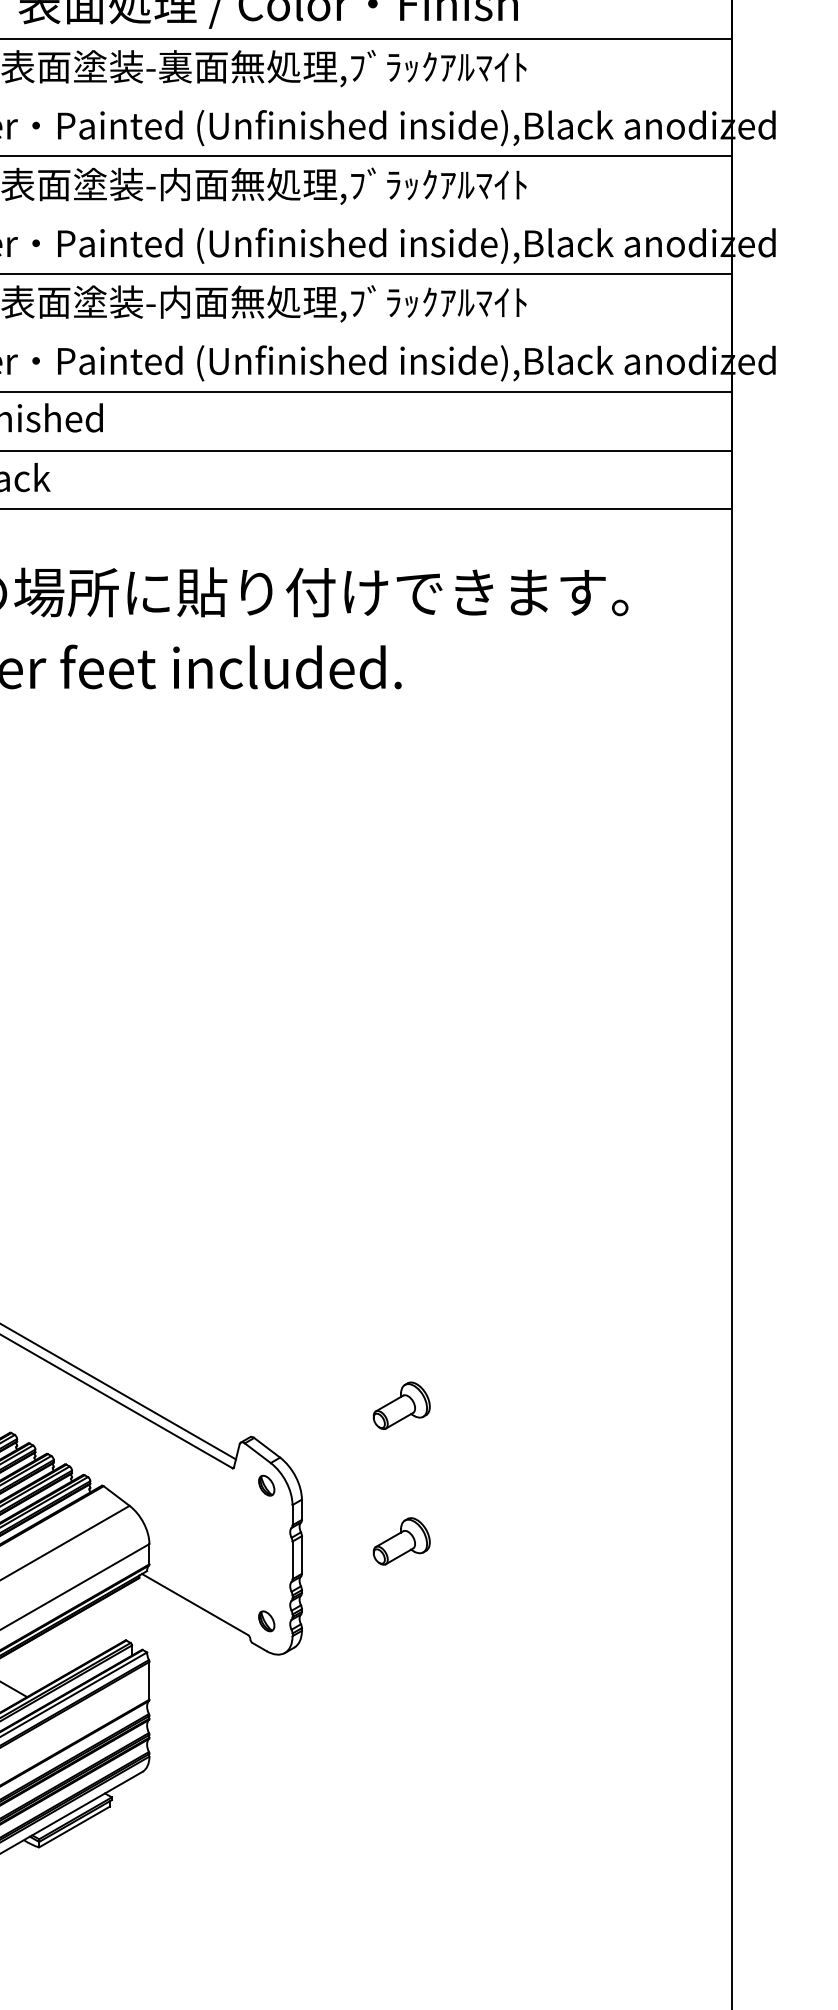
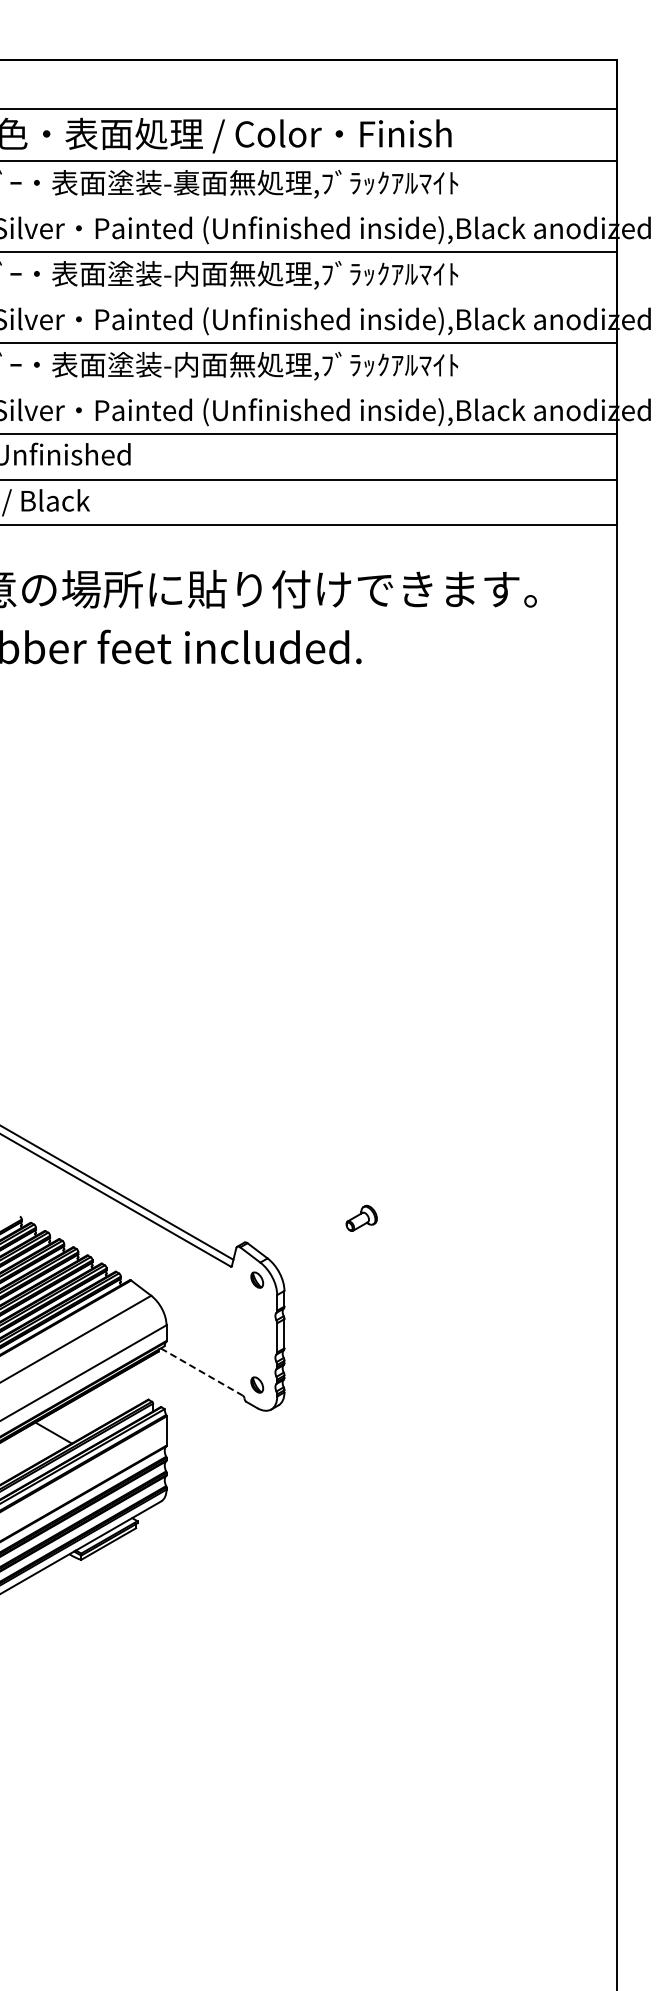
part: (401, 1406) -> (361, 1218), size x0.7
part: (401, 1541) -> (361, 1323), removed
line: (195, 1605) -> (202, 1372), solid -> dashed

